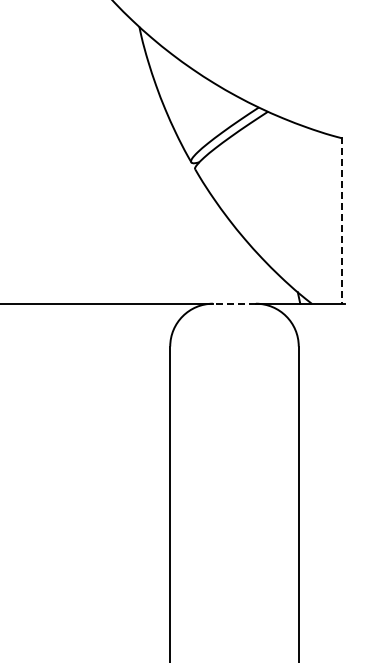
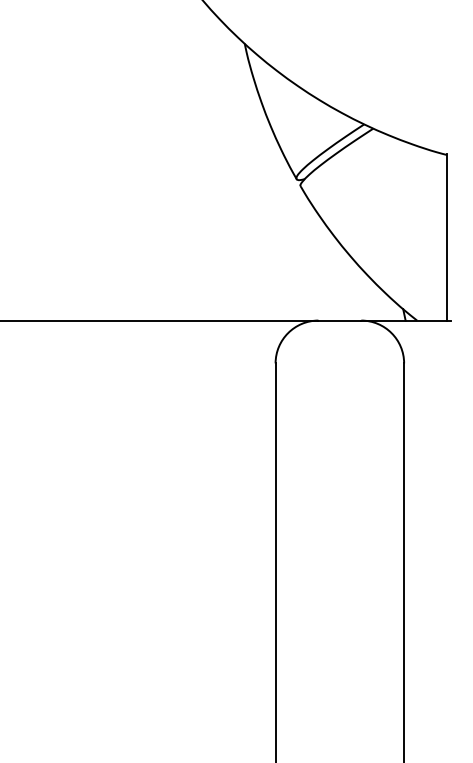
line: (341, 220) -> (446, 237), dashed -> solid
line: (234, 303) -> (339, 320), dashed -> solid

